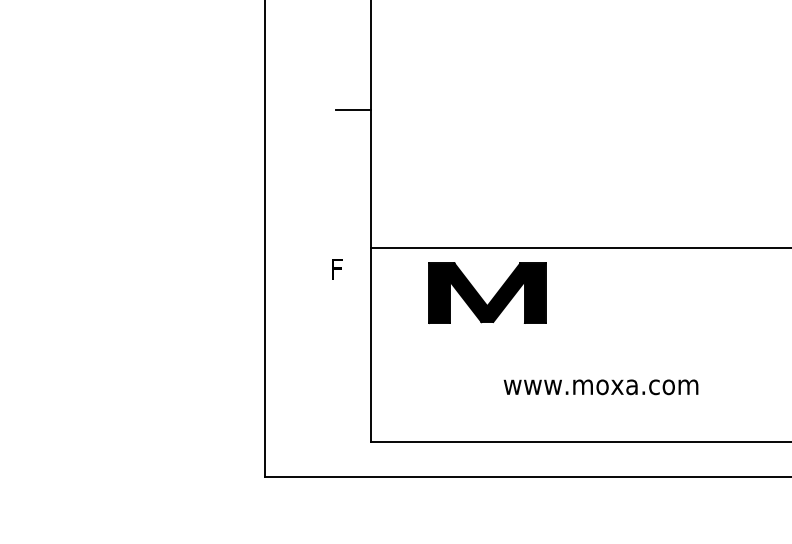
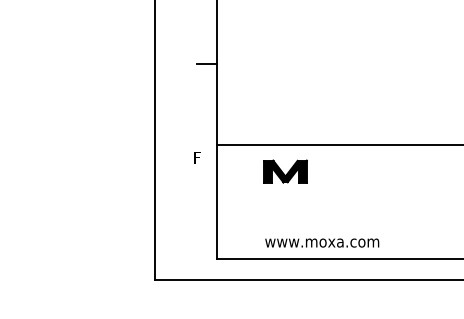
part: (487, 292) -> (285, 171), size x0.62
text: (601, 386) -> (322, 242), moved

